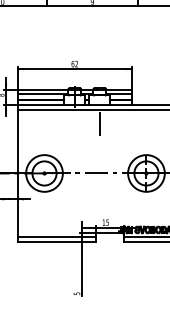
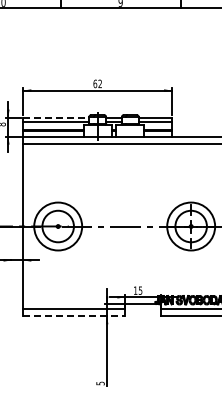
line: (43, 89) -> (56, 117), solid -> dashed
line: (99, 123) -> (130, 161), removed
line: (57, 242) -> (74, 316), solid -> dashed

